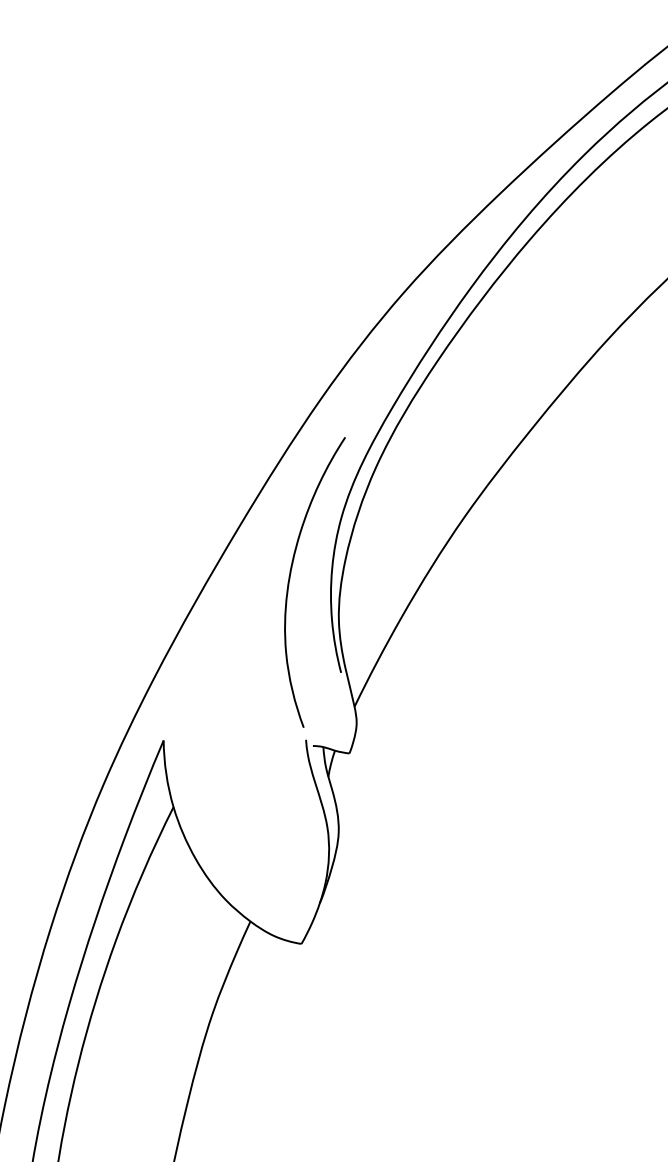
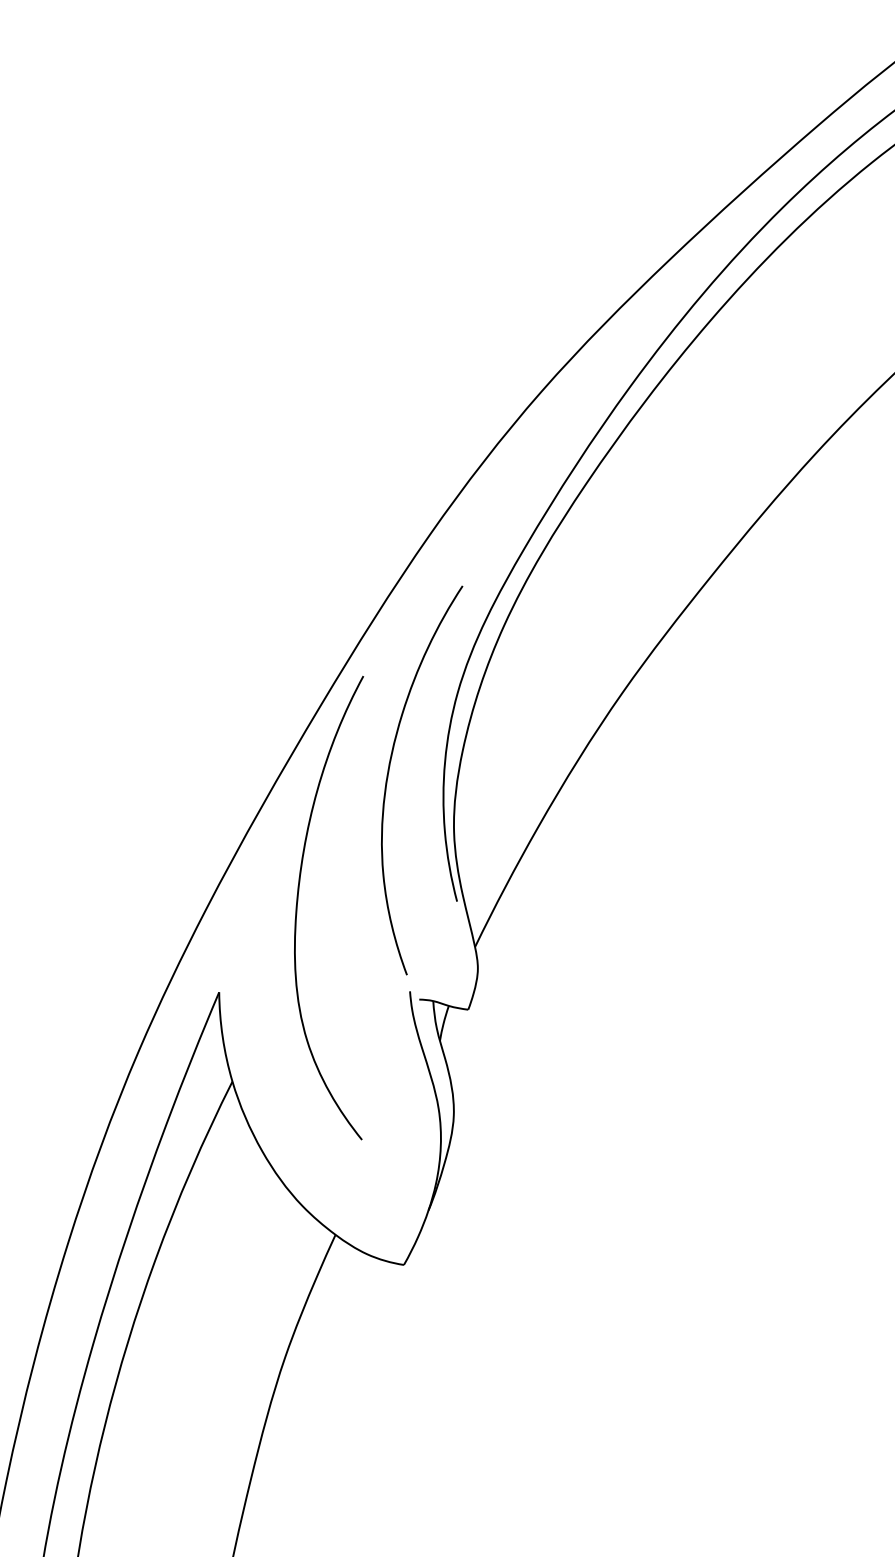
curve: (222, 672) -> (298, 901), added

